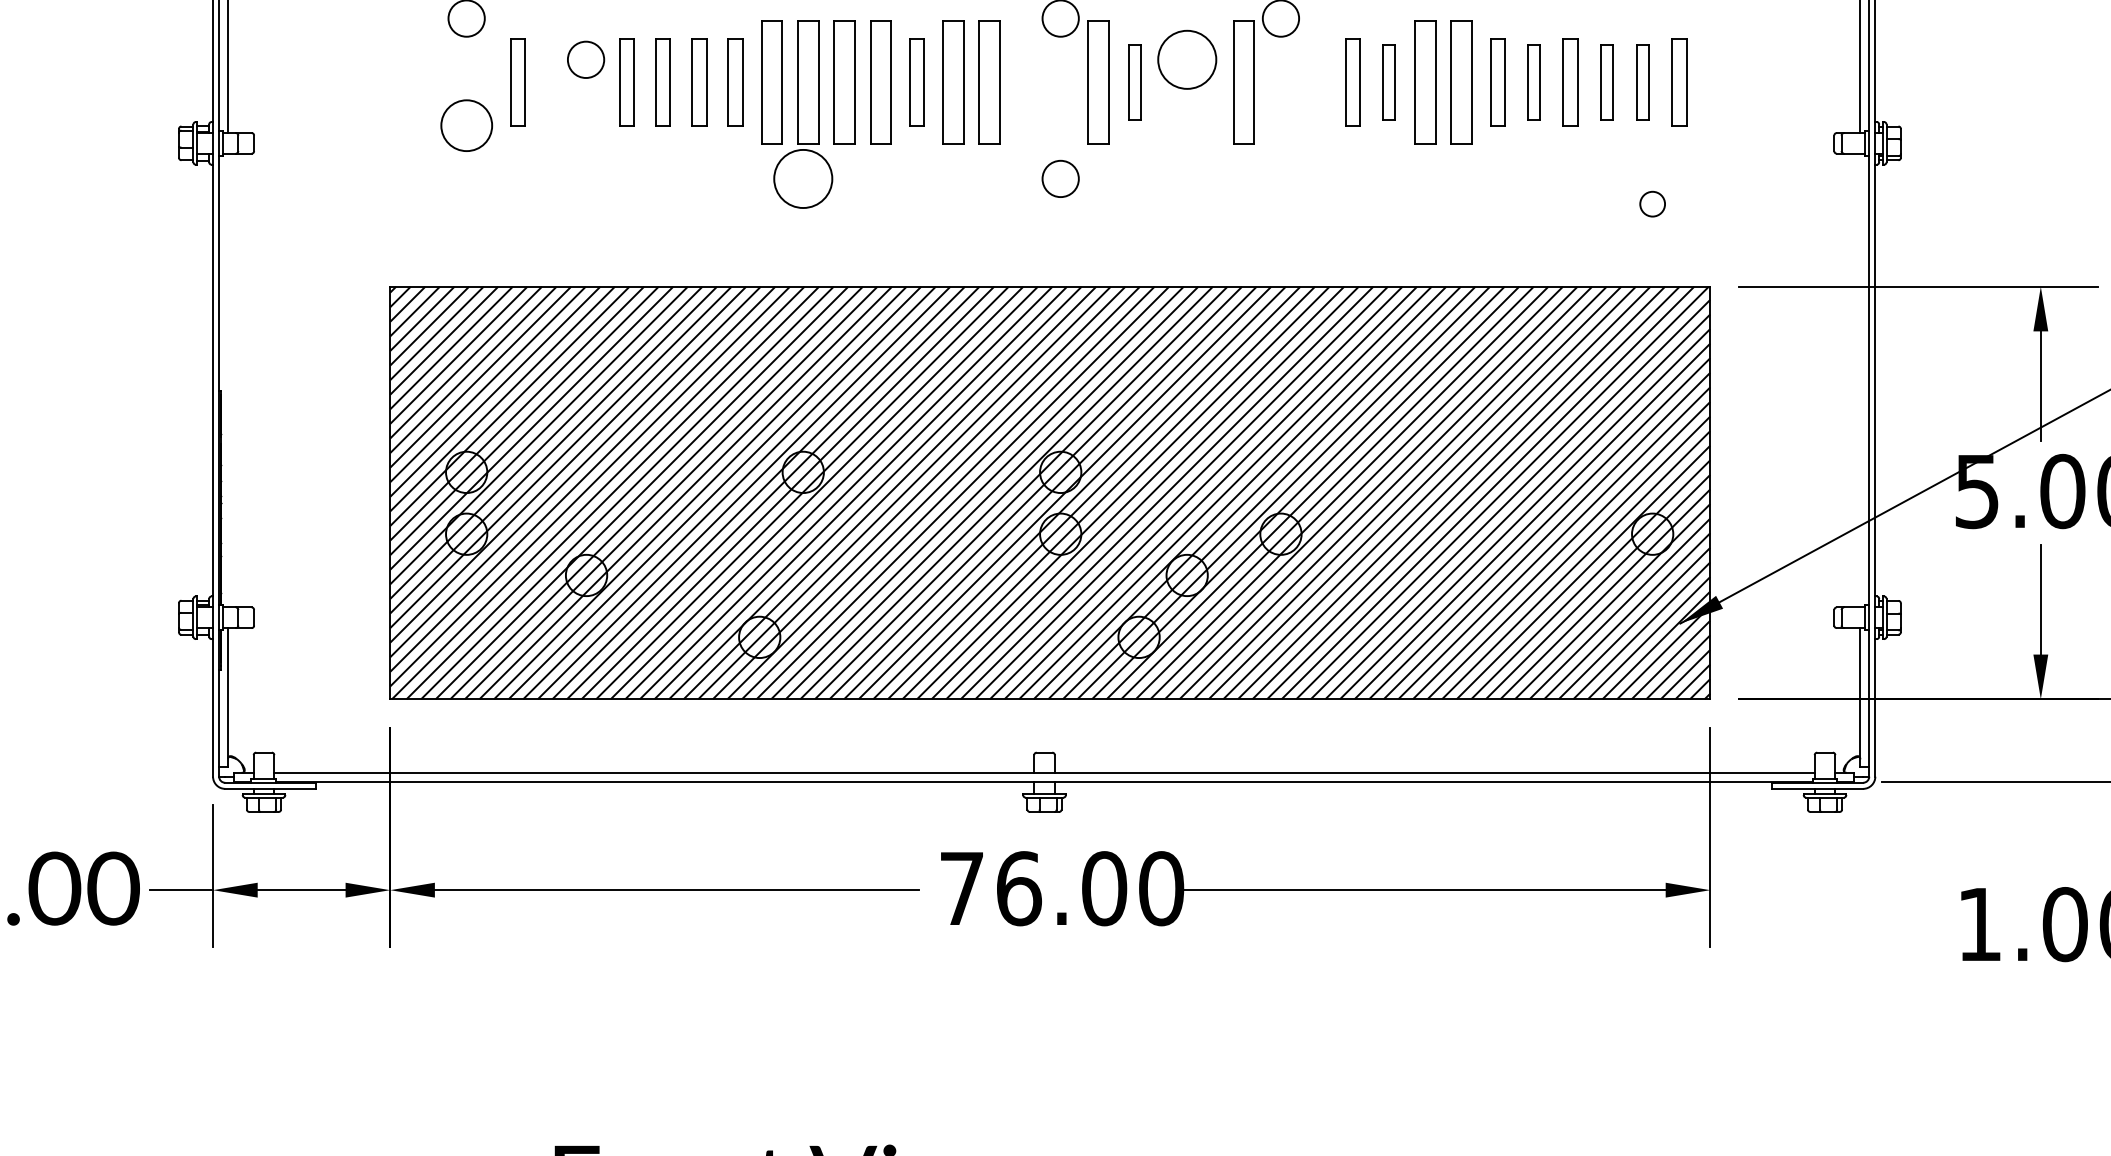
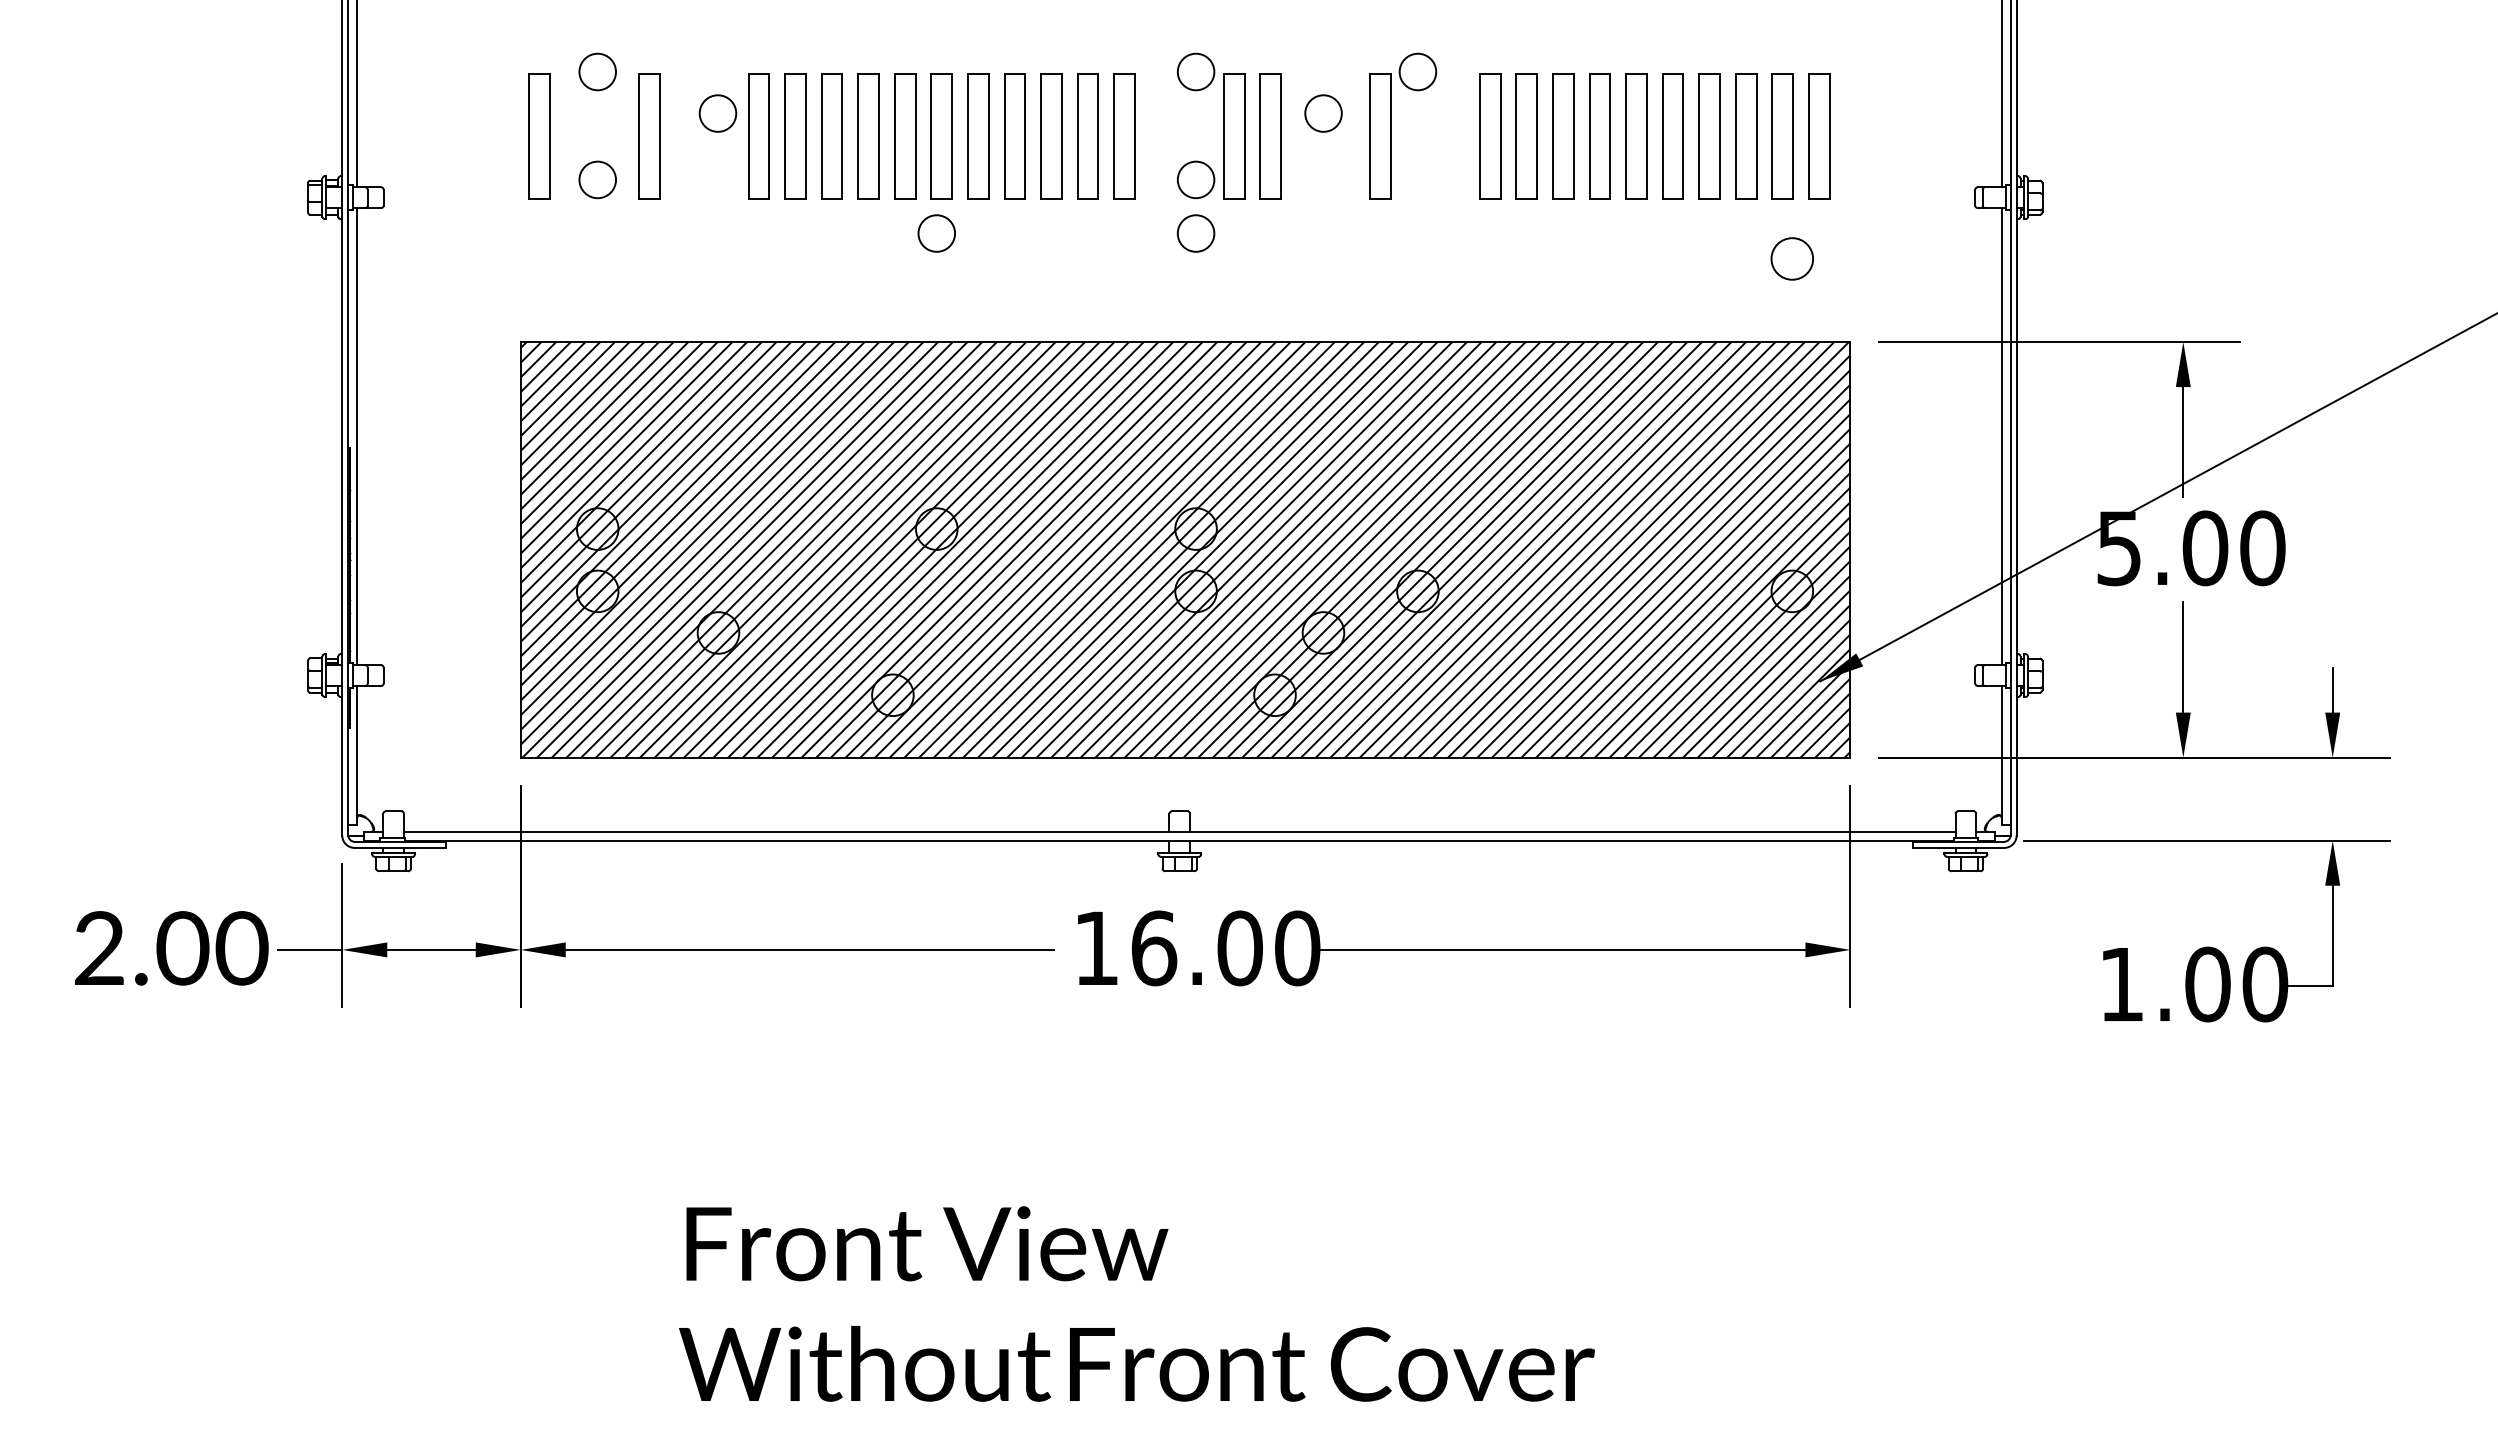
circle: (1187, 59) -> (1323, 113), size x0.62
part: (408, 82) -> (539, 136), added
part: (518, 82) -> (649, 136), size x1.43
part: (626, 82) -> (758, 136), size x1.43
part: (663, 82) -> (795, 136), size x1.43
part: (698, 82) -> (831, 136), size x1.43
part: (735, 82) -> (868, 136), size x1.43
part: (917, 82) -> (1051, 136), size x1.43
part: (1134, 82) -> (1270, 136), size x1.67
part: (1353, 82) -> (1490, 136), size x1.43
part: (1388, 82) -> (1526, 136), size x1.67
part: (1497, 82) -> (1636, 136), size x1.43
part: (1533, 82) -> (1672, 136), size x1.67
part: (1570, 82) -> (1709, 136), size x1.43
part: (1607, 82) -> (1746, 136), size x1.67
part: (1642, 82) -> (1782, 136), size x1.67
part: (1679, 82) -> (1819, 136), size x1.43
circle: (466, 125) -> (597, 179), size x0.71
circle: (1060, 125) -> (1195, 179), added
circle: (802, 178) -> (936, 233), size x0.62
circle: (1652, 203) -> (1792, 258), size x1.67
line: (228, 380) -> (357, 436), added
line: (1860, 380) -> (2001, 436), added
text: (961, 887) -> (1096, 947), 76.00 -> 16.00

